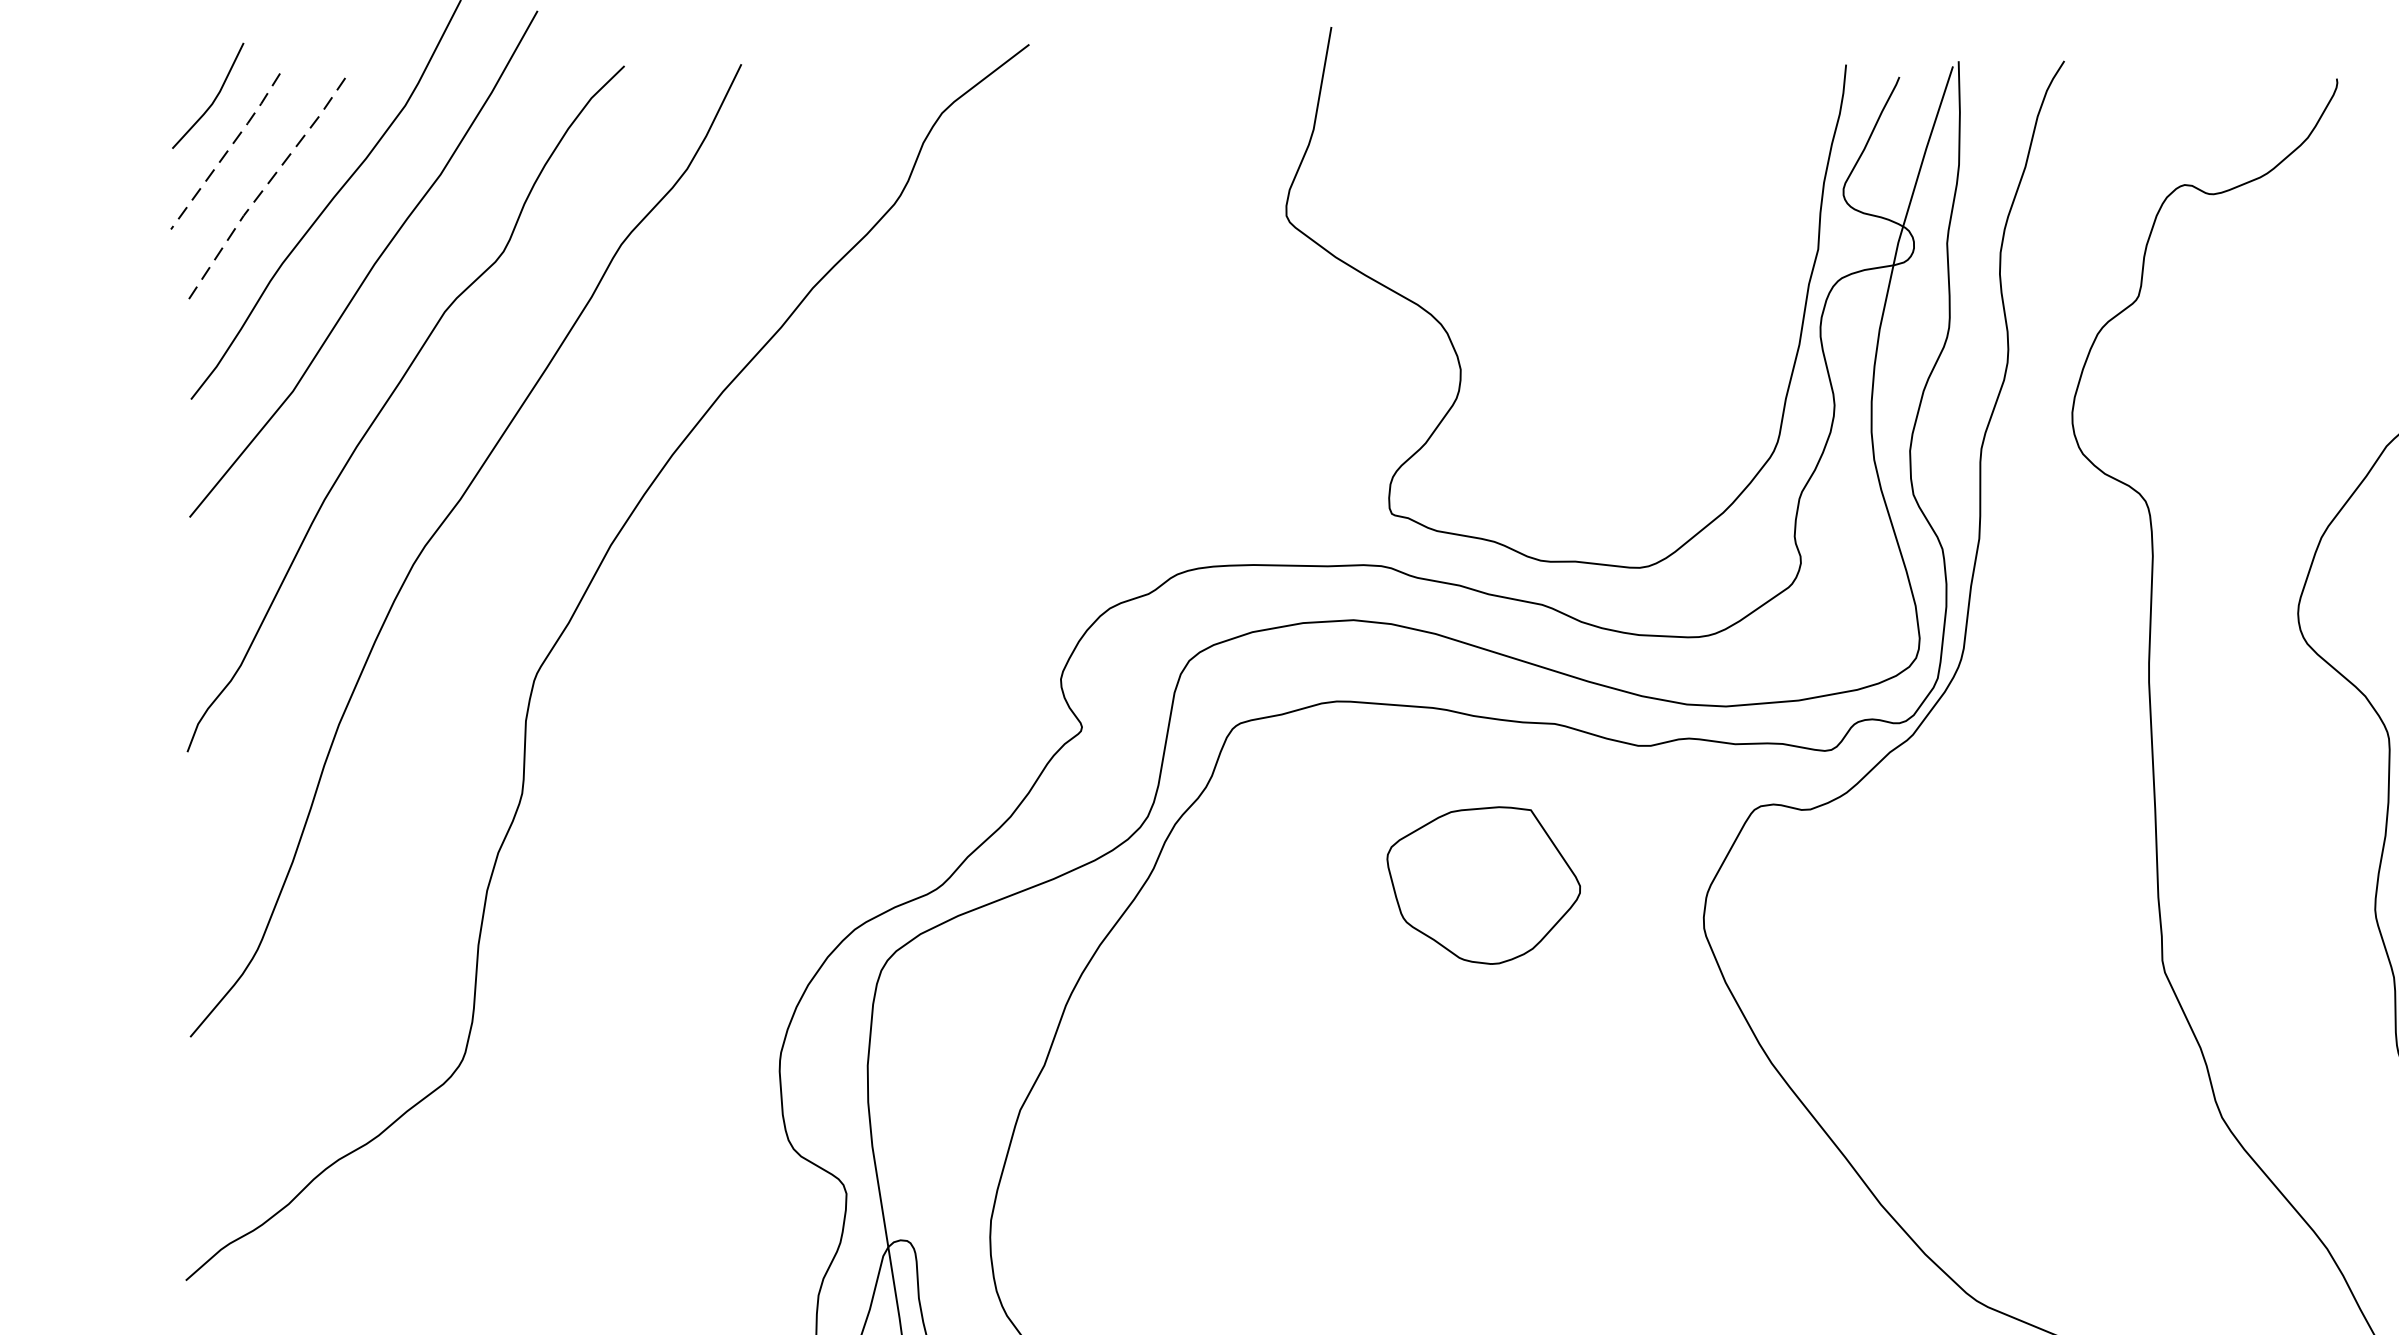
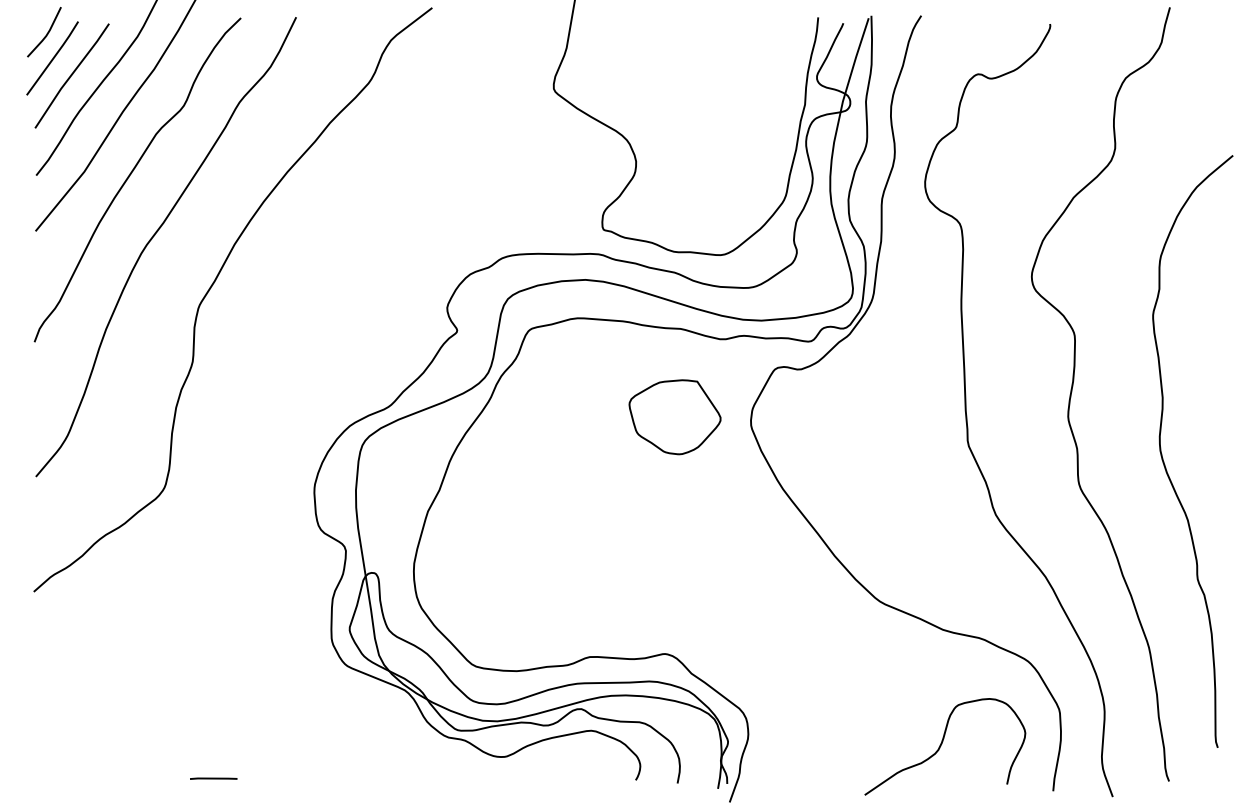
line: (227, 151) -> (53, 58), dashed -> solid
line: (265, 187) -> (71, 75), dashed -> solid
part: (1482, 886) -> (674, 417), moved

